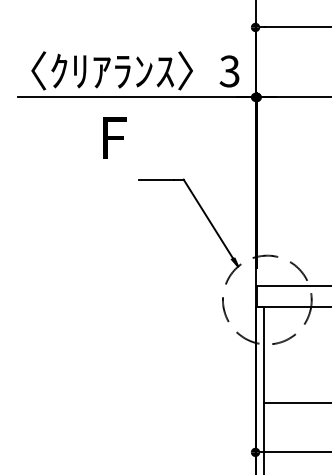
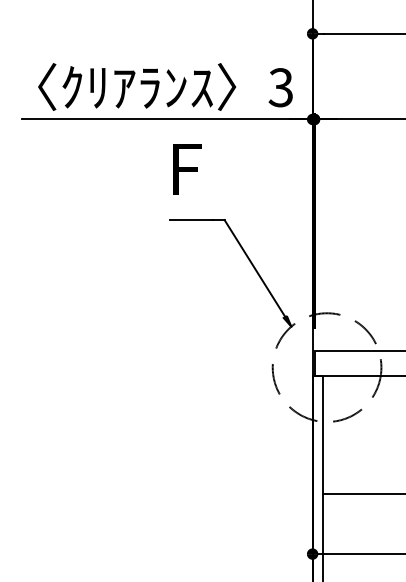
text: (114, 137) -> (186, 168), moved

